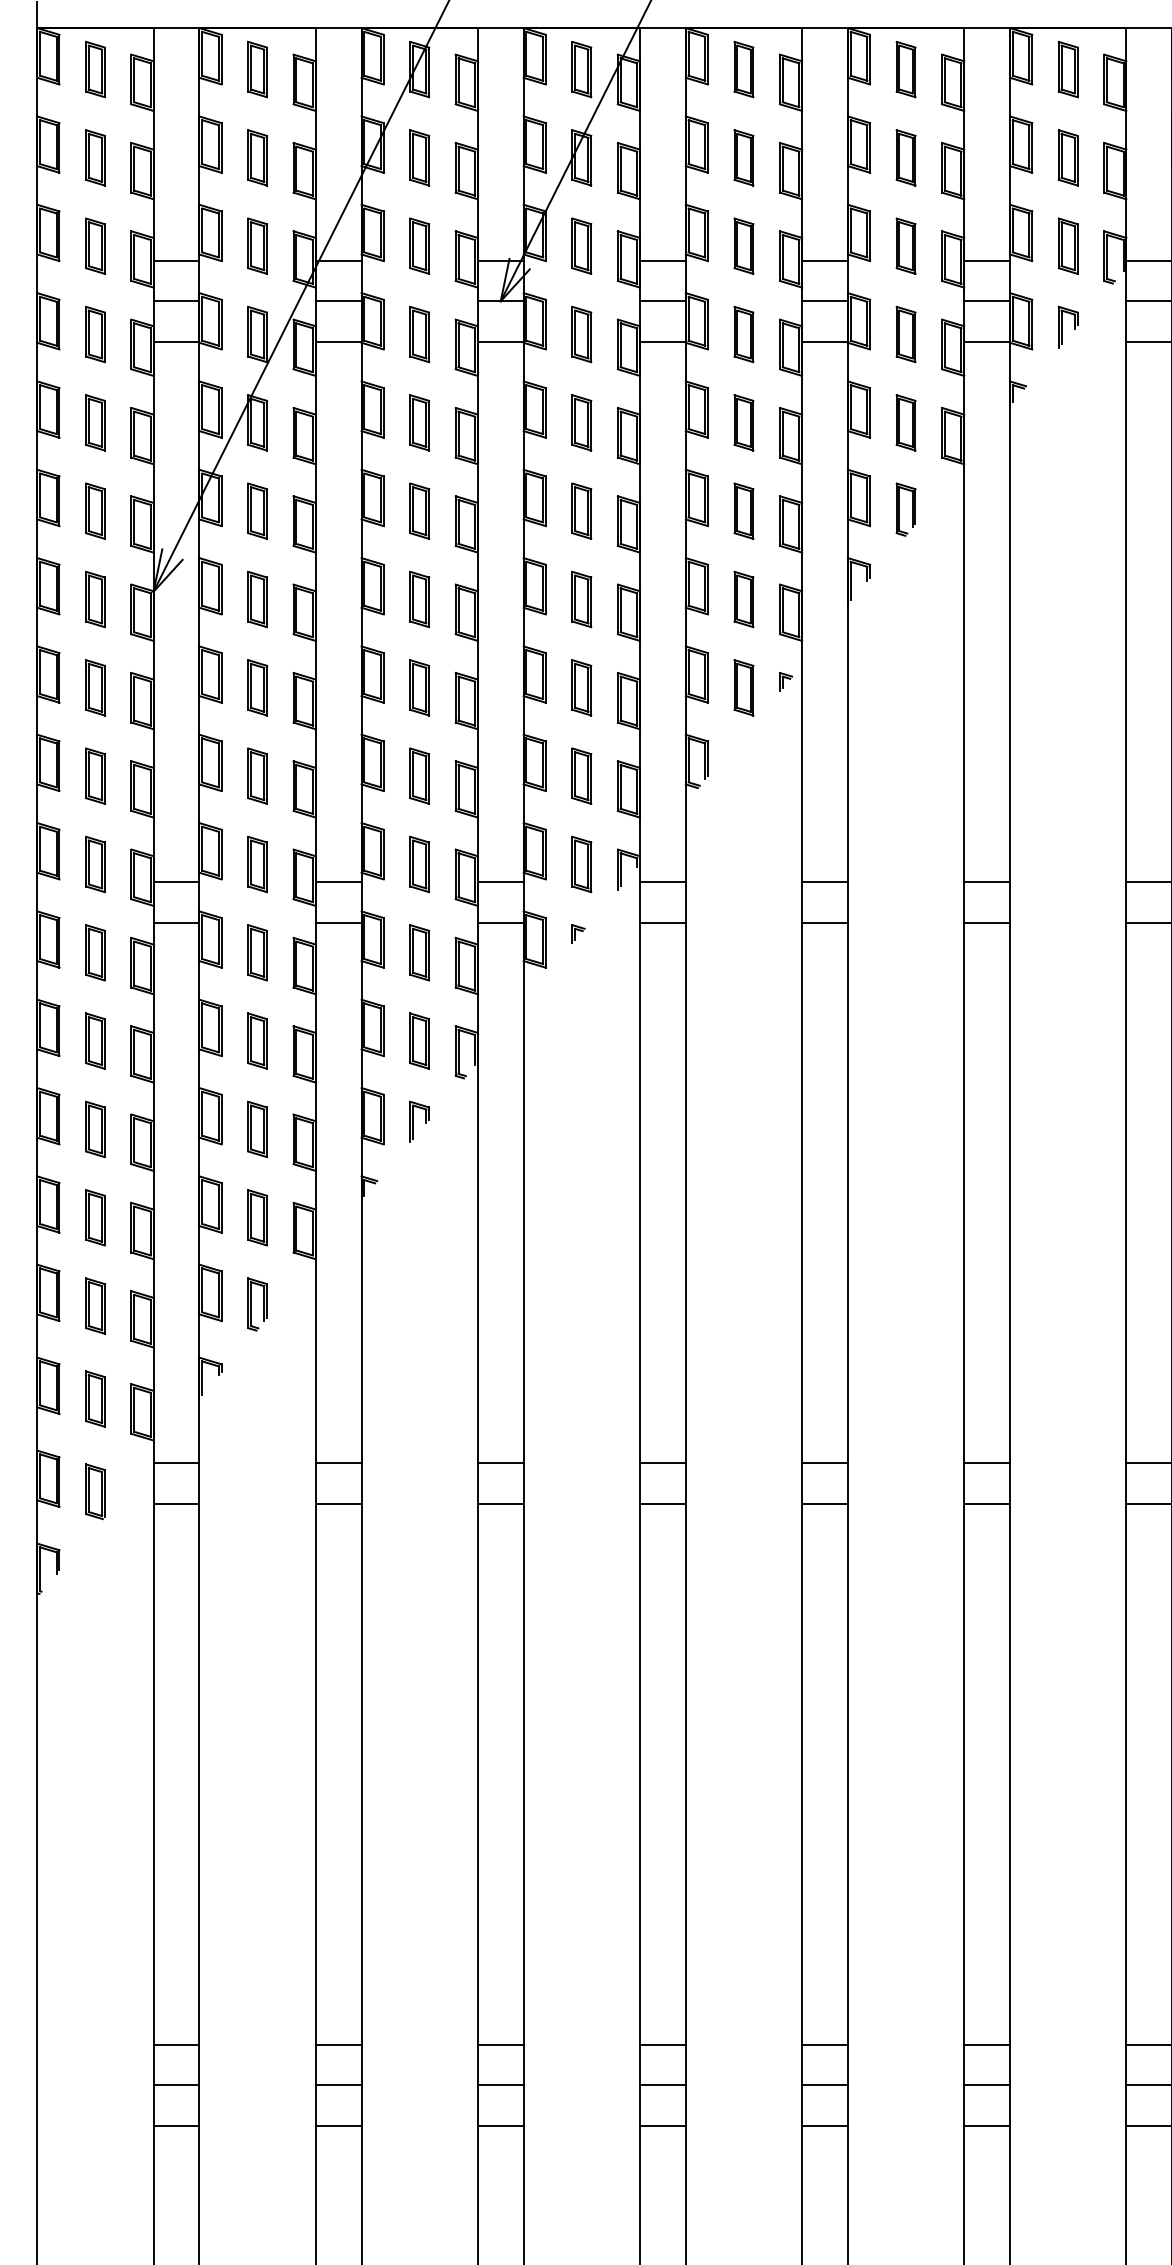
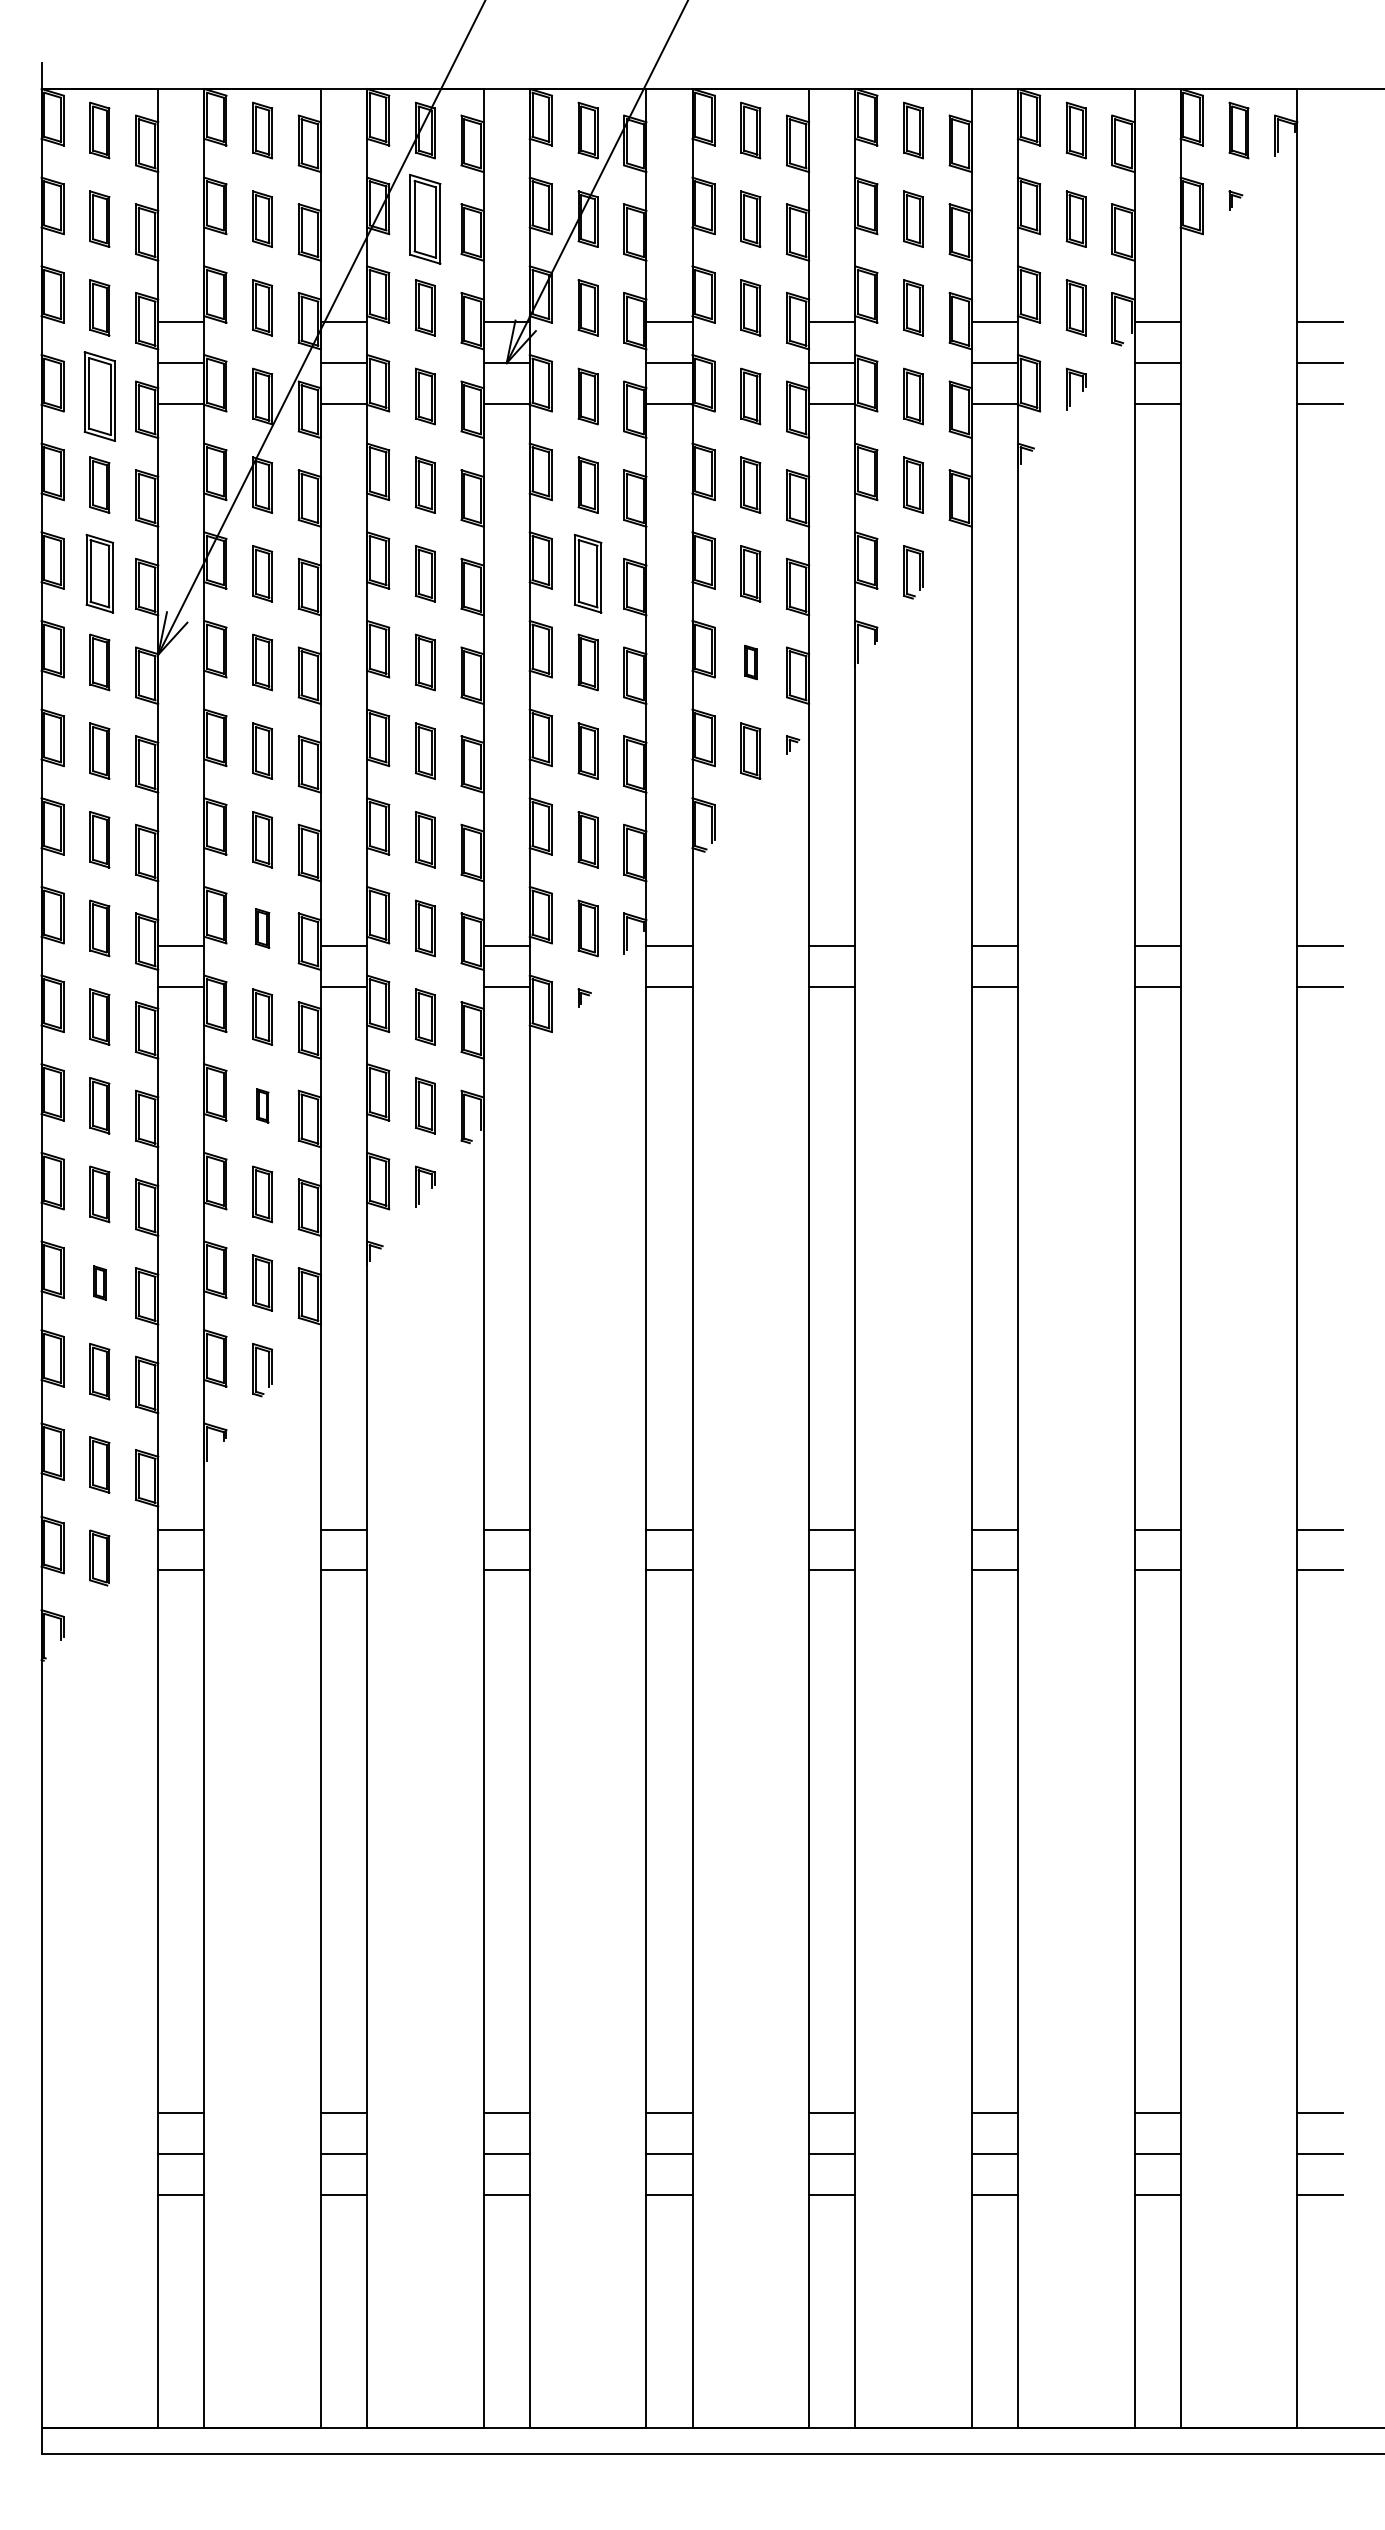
part: (419, 157) -> (425, 218), size x1.6
part: (95, 334) -> (99, 396), size x1.6
part: (95, 510) -> (99, 573), size x1.4
part: (581, 510) -> (587, 573), size x1.4
part: (743, 599) -> (750, 662), size x0.6
part: (257, 864) -> (262, 928), size x0.7
part: (257, 1040) -> (262, 1105), size x0.6
part: (95, 1217) -> (99, 1282), size x0.6

